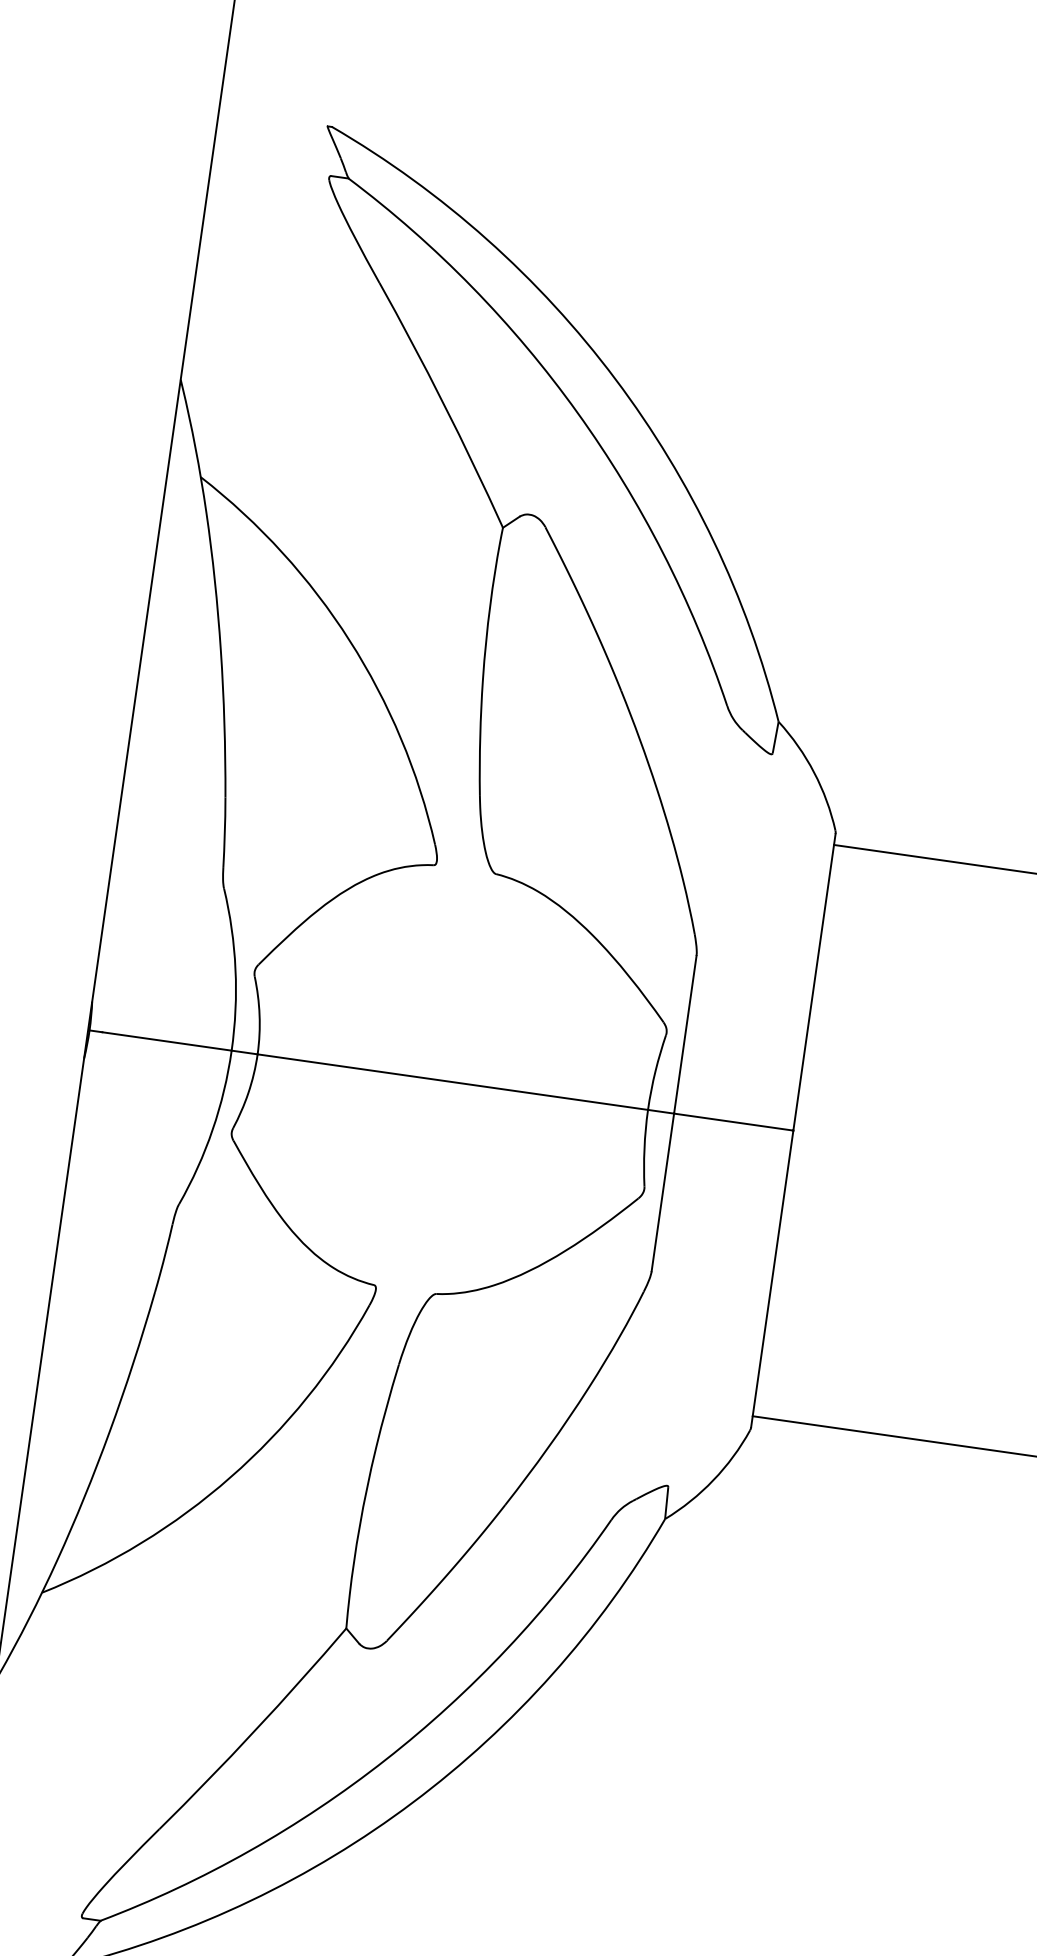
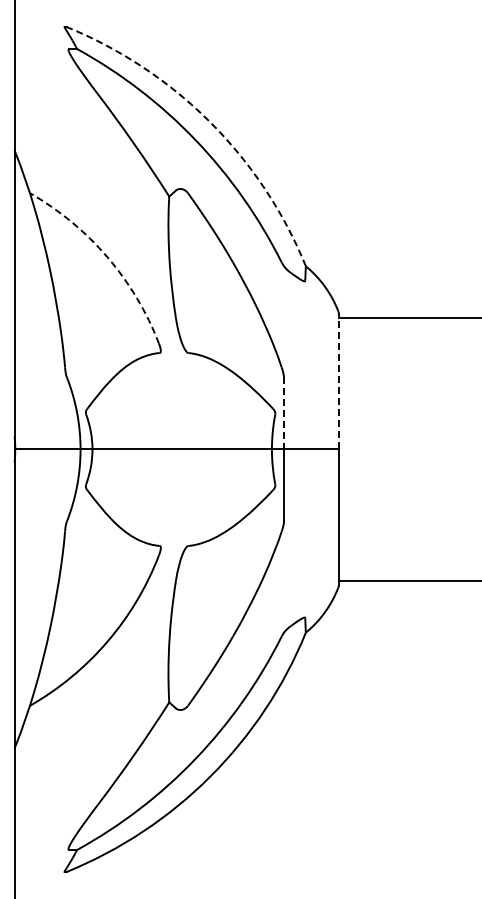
arc: (615, 379) -> (210, 122), solid -> dashed
arc: (349, 641) -> (107, 257), solid -> dashed
line: (814, 980) -> (338, 380), solid -> dashed
line: (684, 1035) -> (283, 413), solid -> dashed

